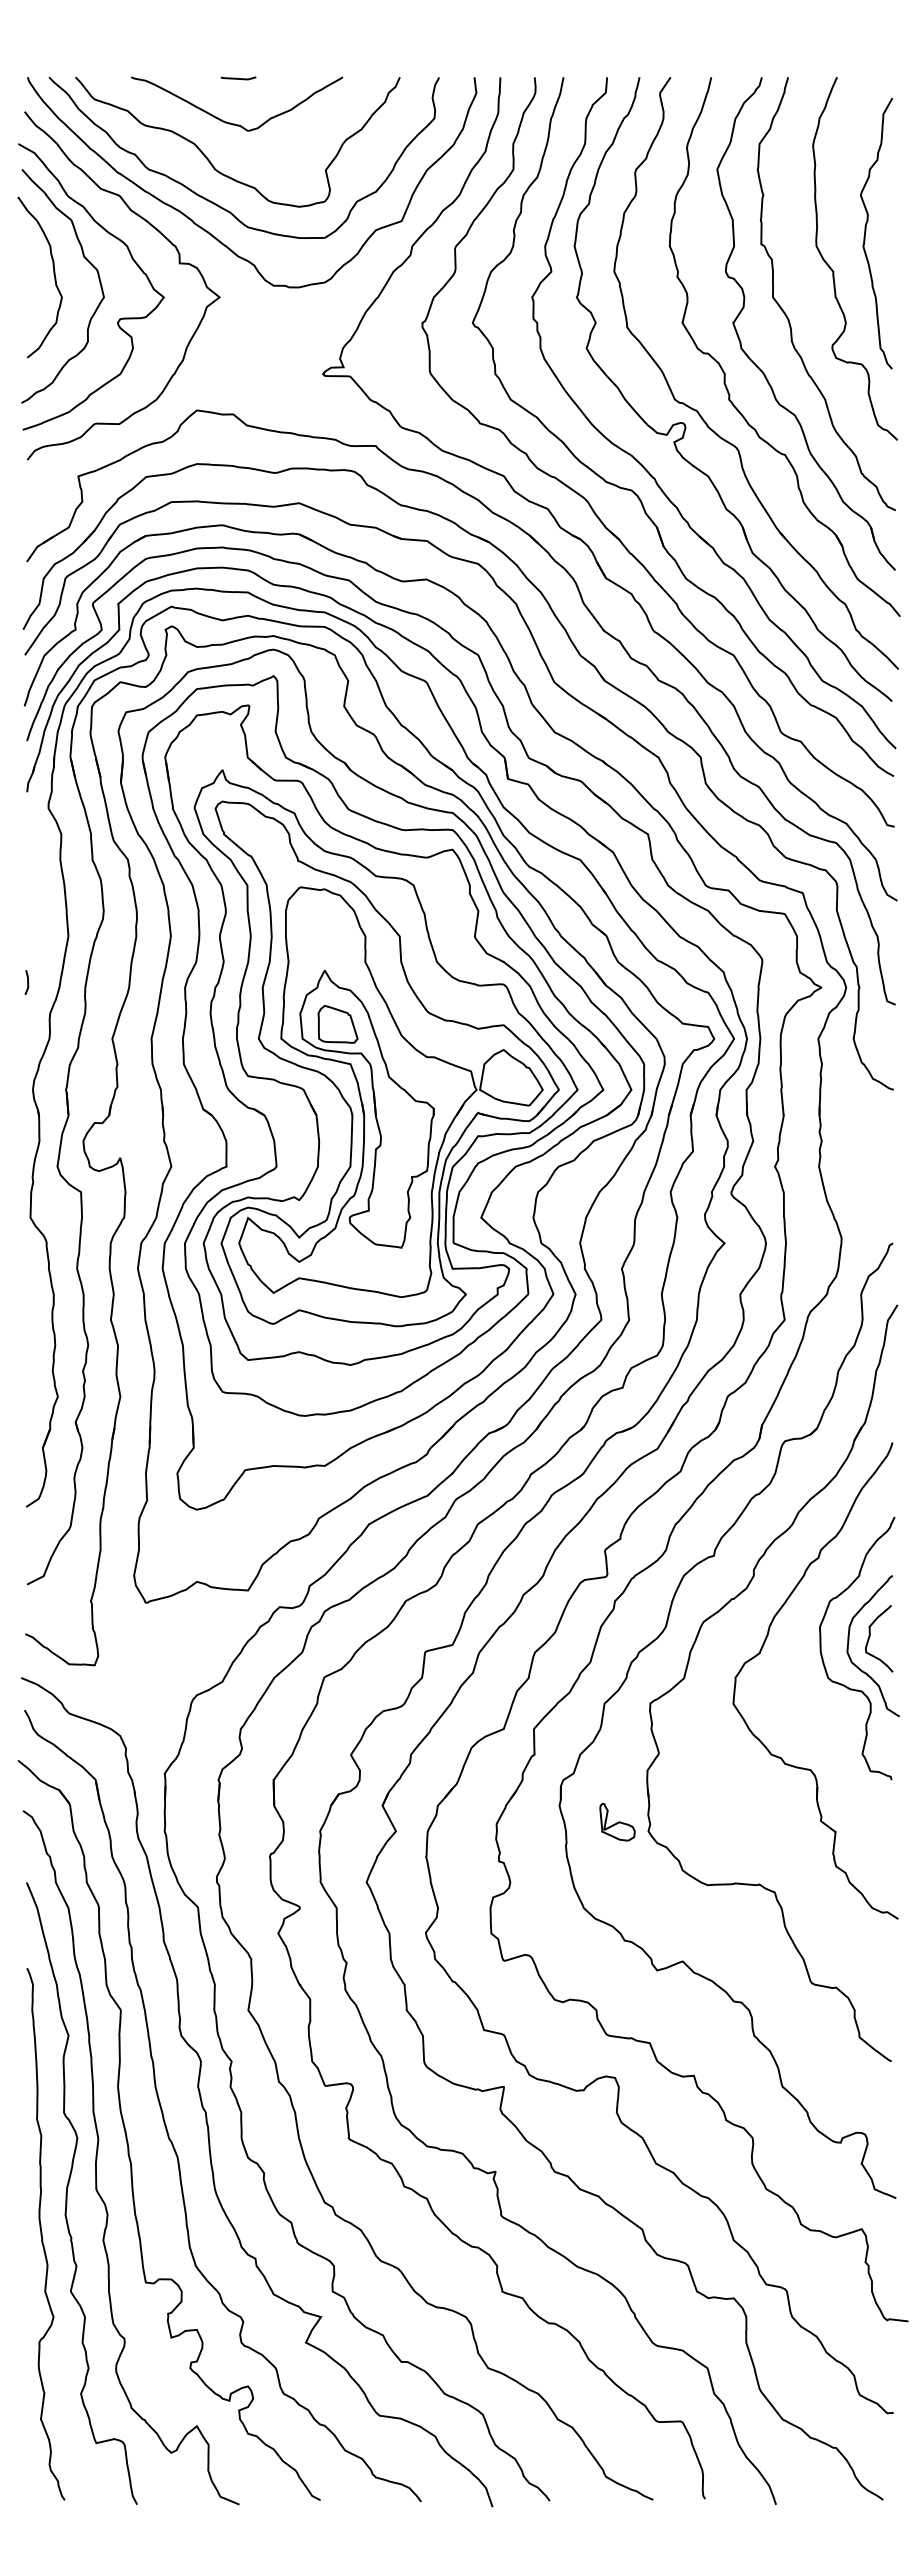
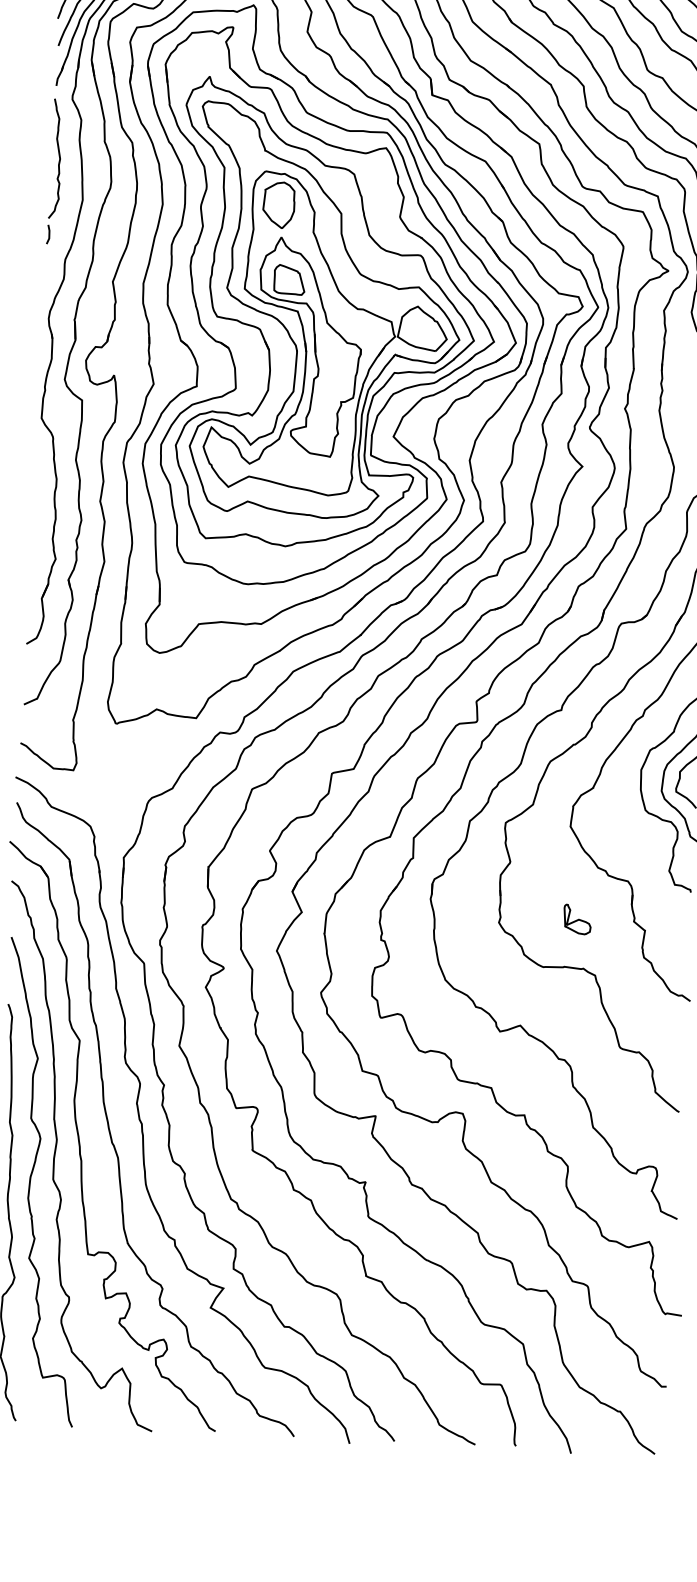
curve: (35, 885) -> (59, 159), added
part: (318, 929) -> (278, 205), added
part: (617, 1822) -> (577, 919), moved

